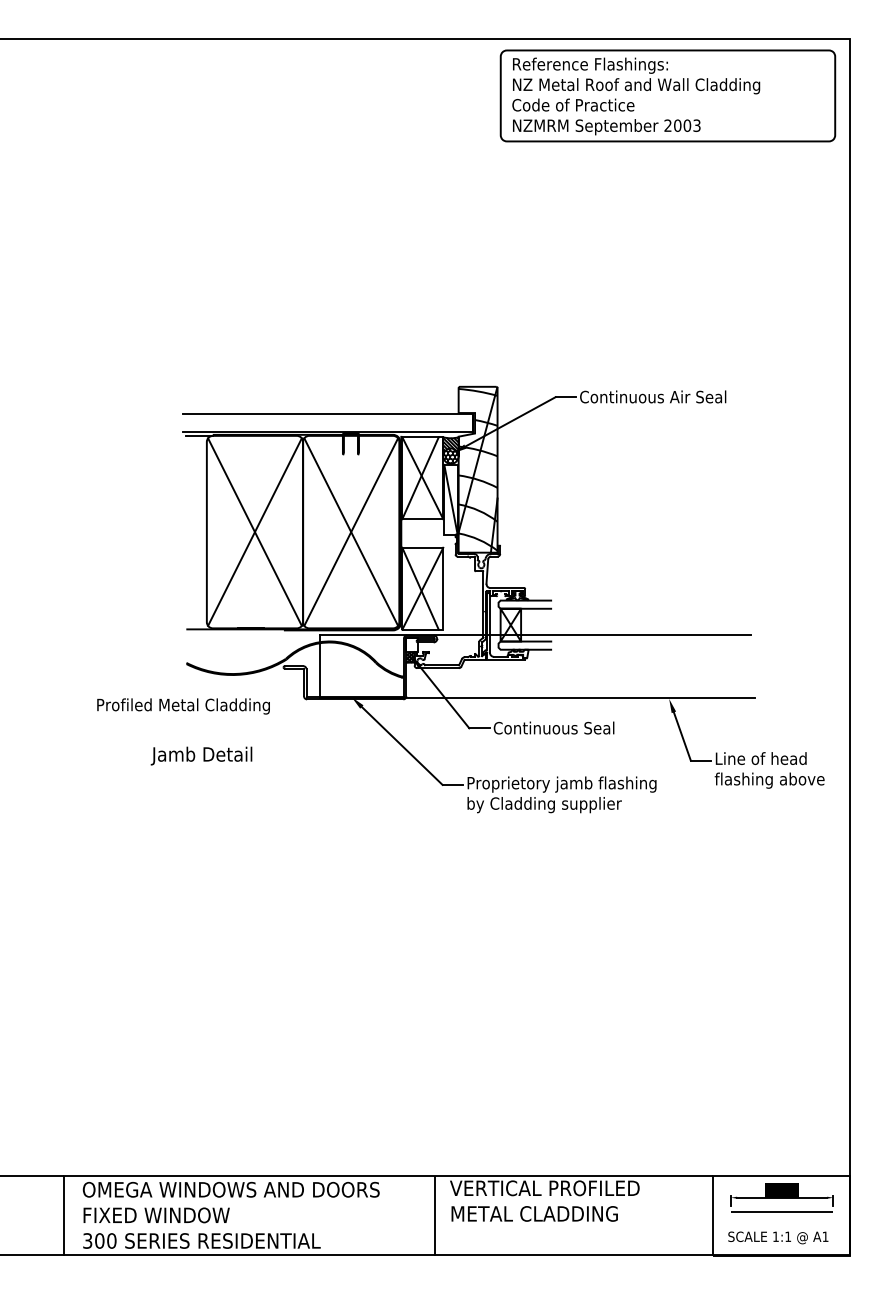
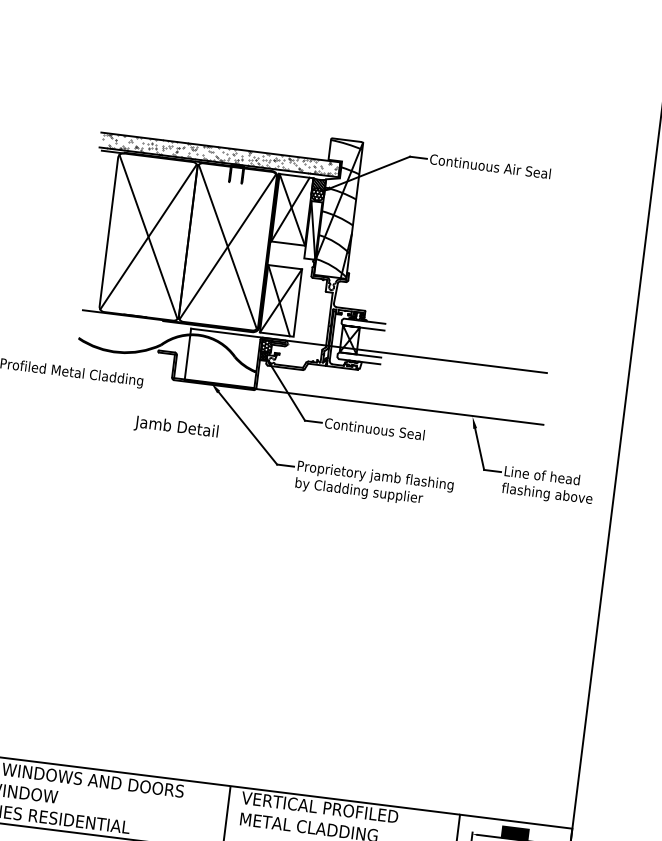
hatch: (328, 423) -> (220, 155), added
hatch: (412, 644) -> (266, 345), added
text: (201, 755) -> (176, 427), moved

